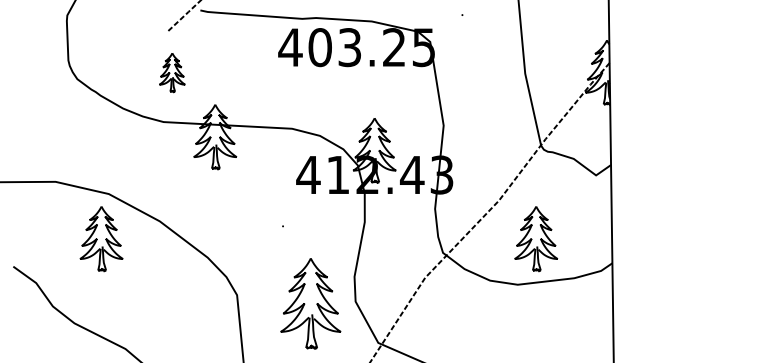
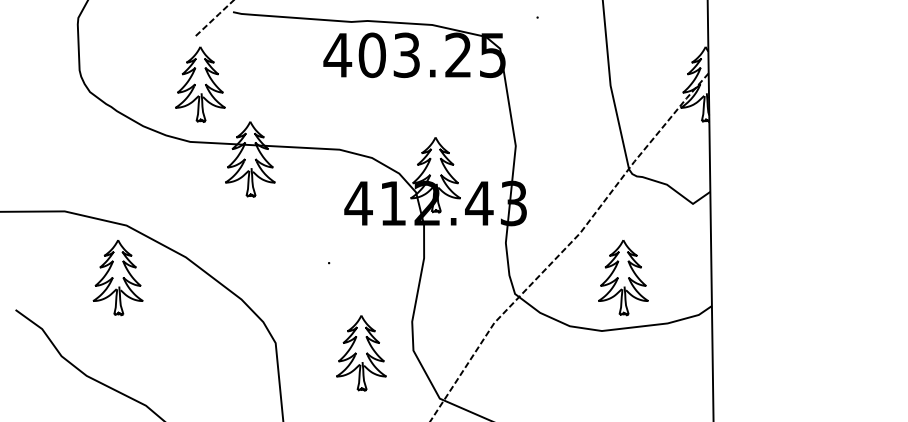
part: (172, 72) -> (200, 84), size x1.67
part: (310, 304) -> (361, 353), size x0.71

